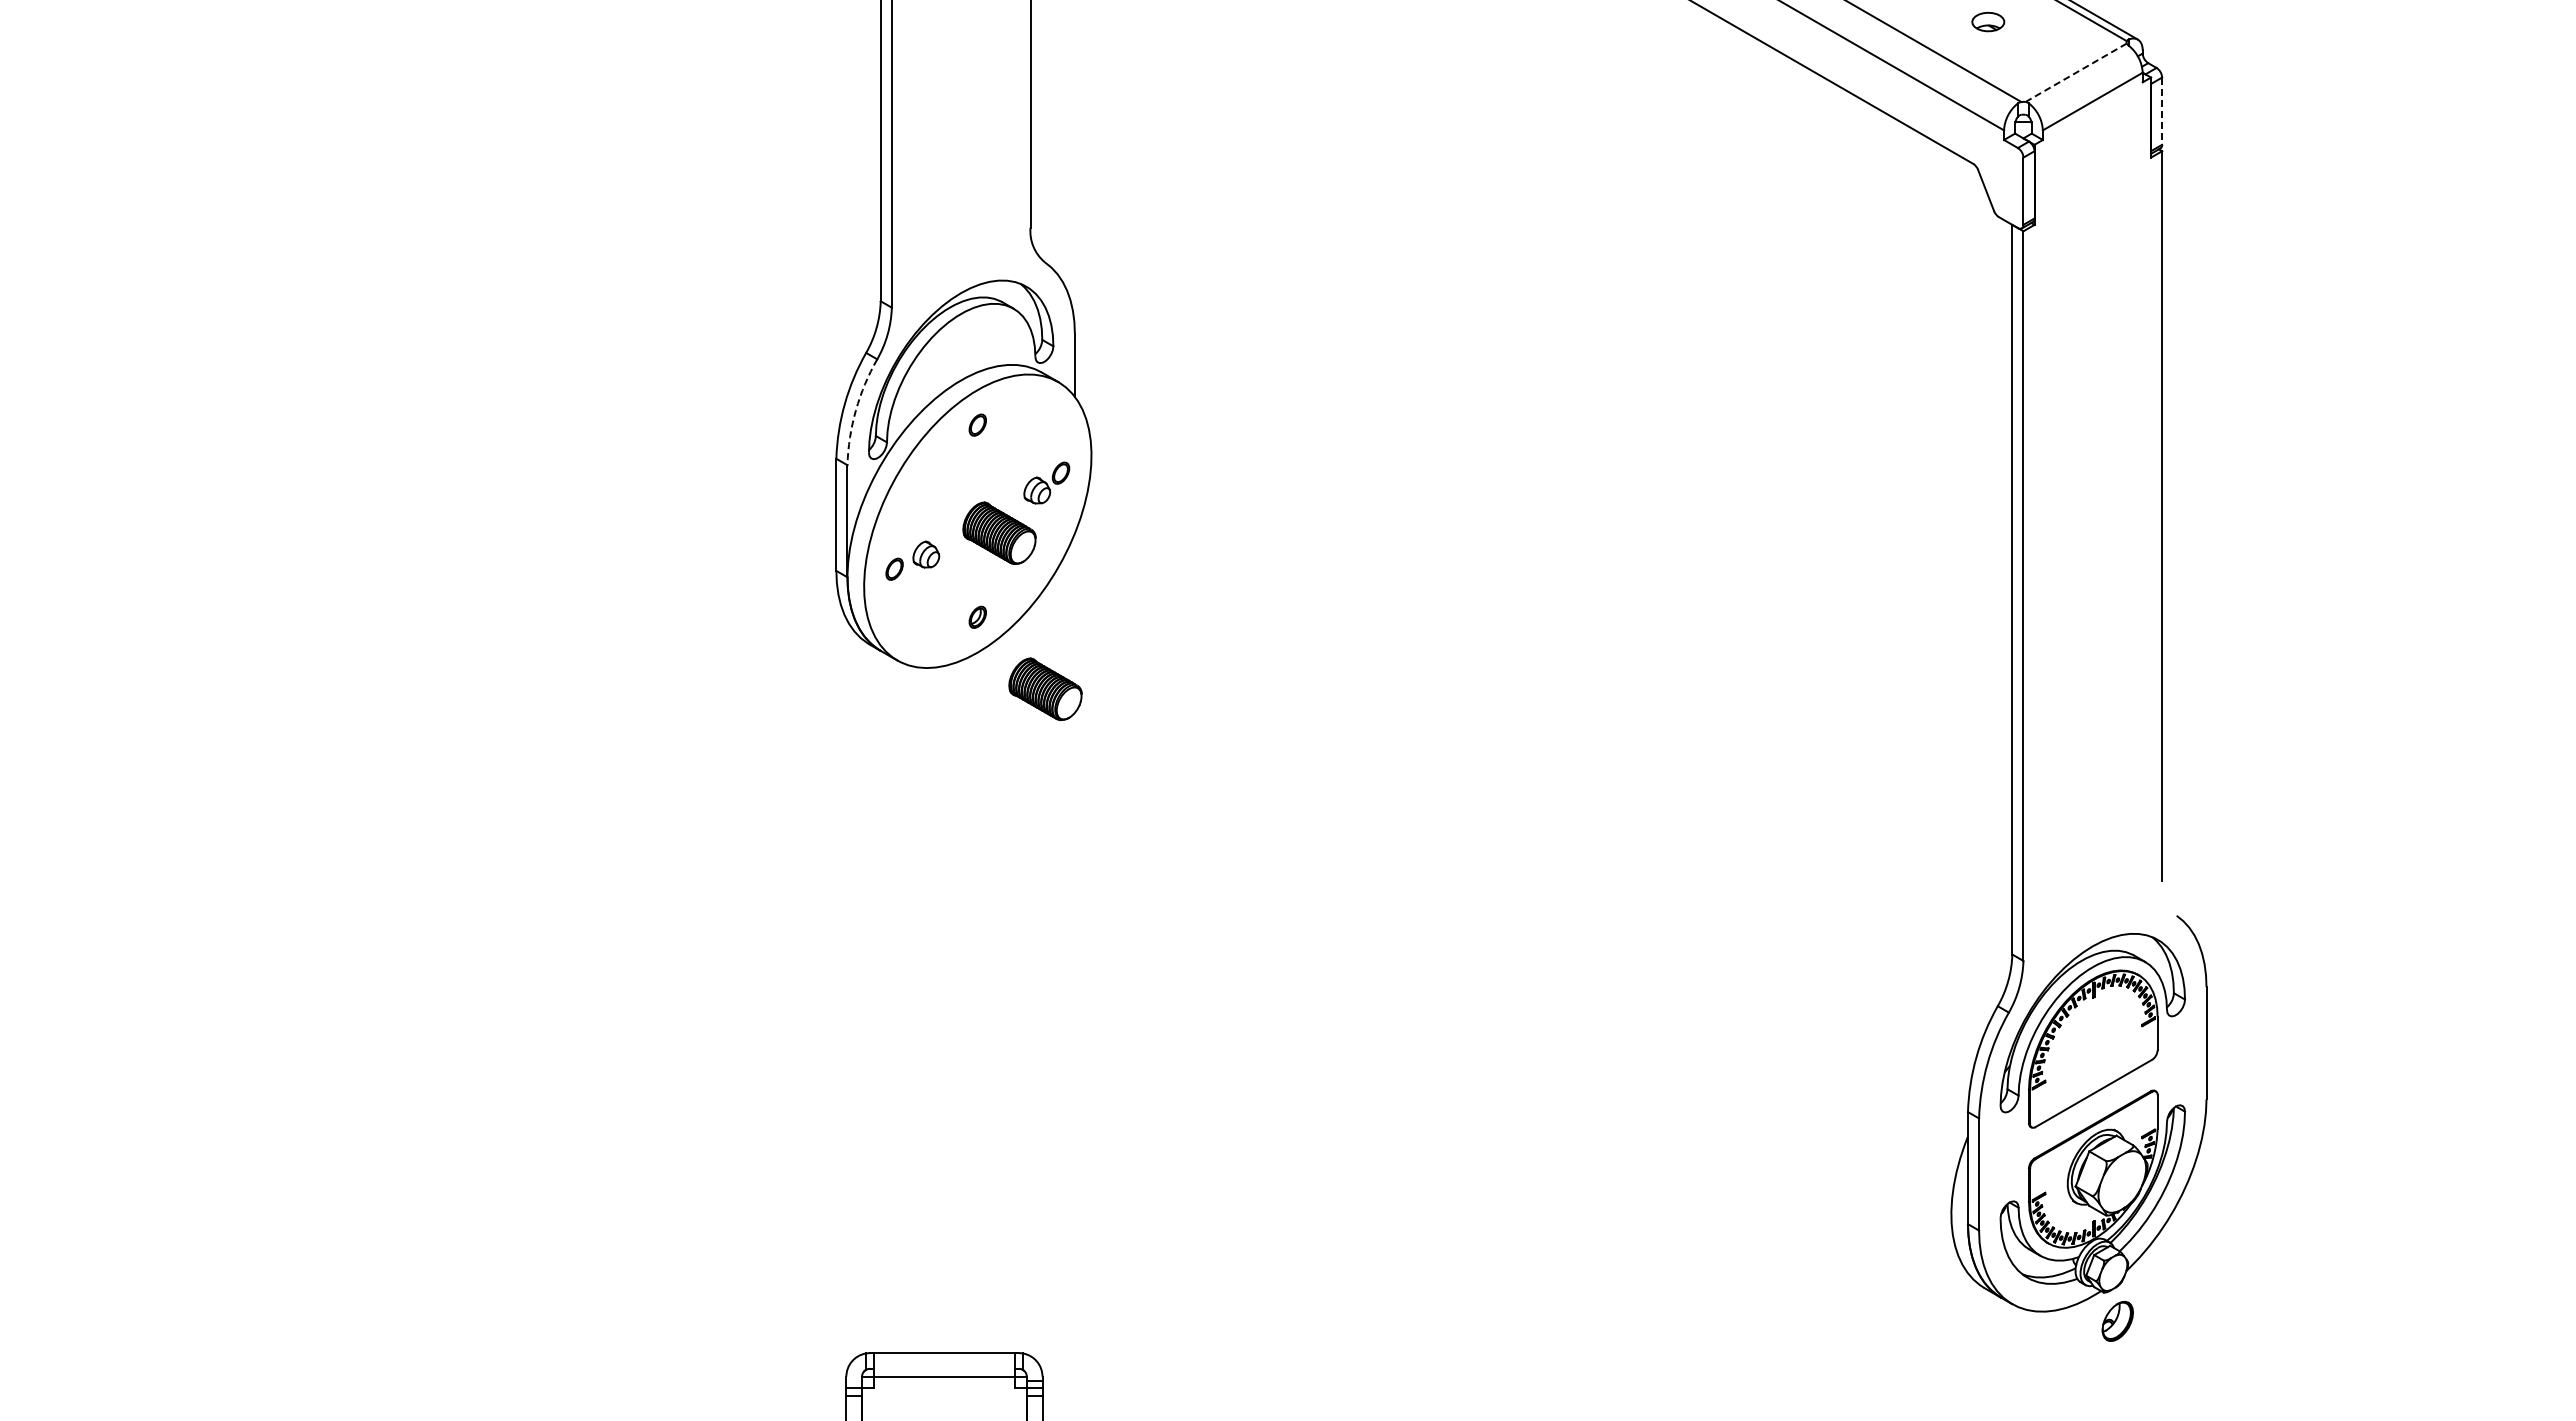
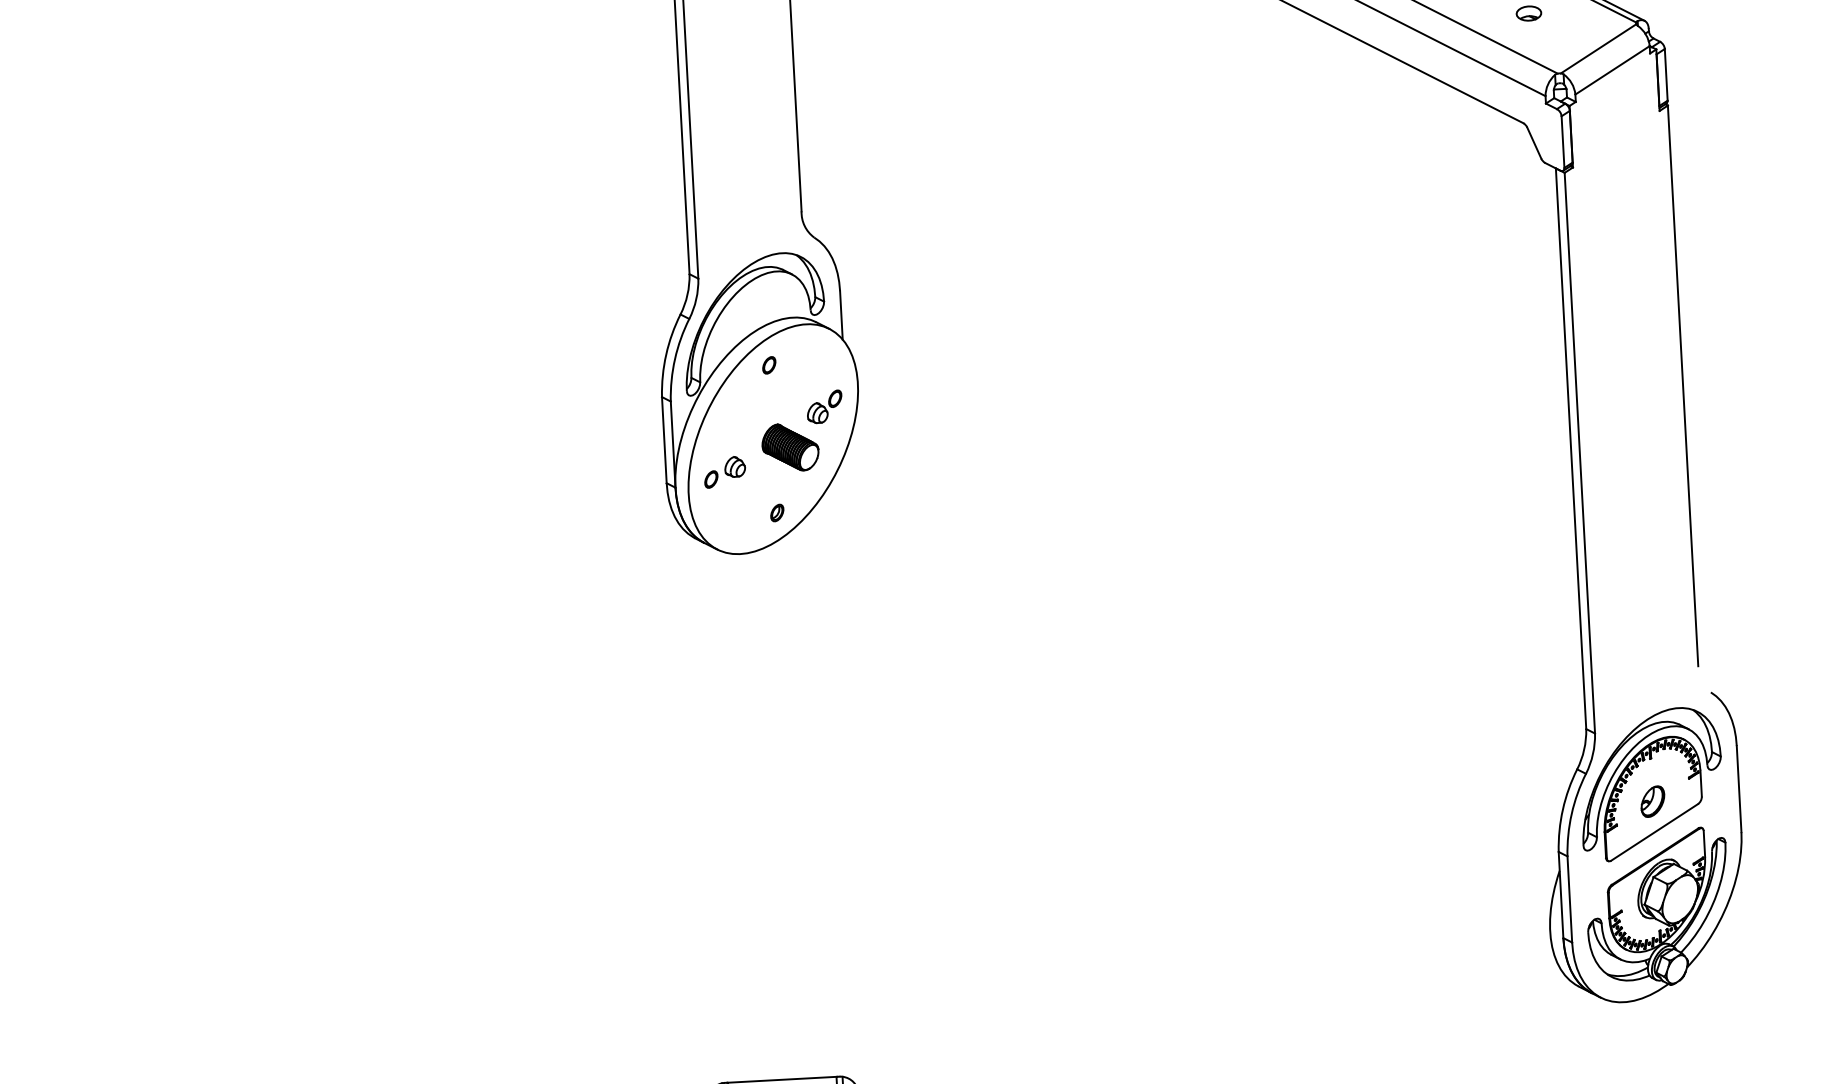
line: (2076, 72) -> (1598, 48), dashed -> solid
line: (2162, 111) -> (1666, 75), dashed -> solid
arc: (855, 410) -> (674, 359), dashed -> solid
part: (1045, 689) -> (832, 565), removed
part: (2117, 1320) -> (1652, 800), moved

